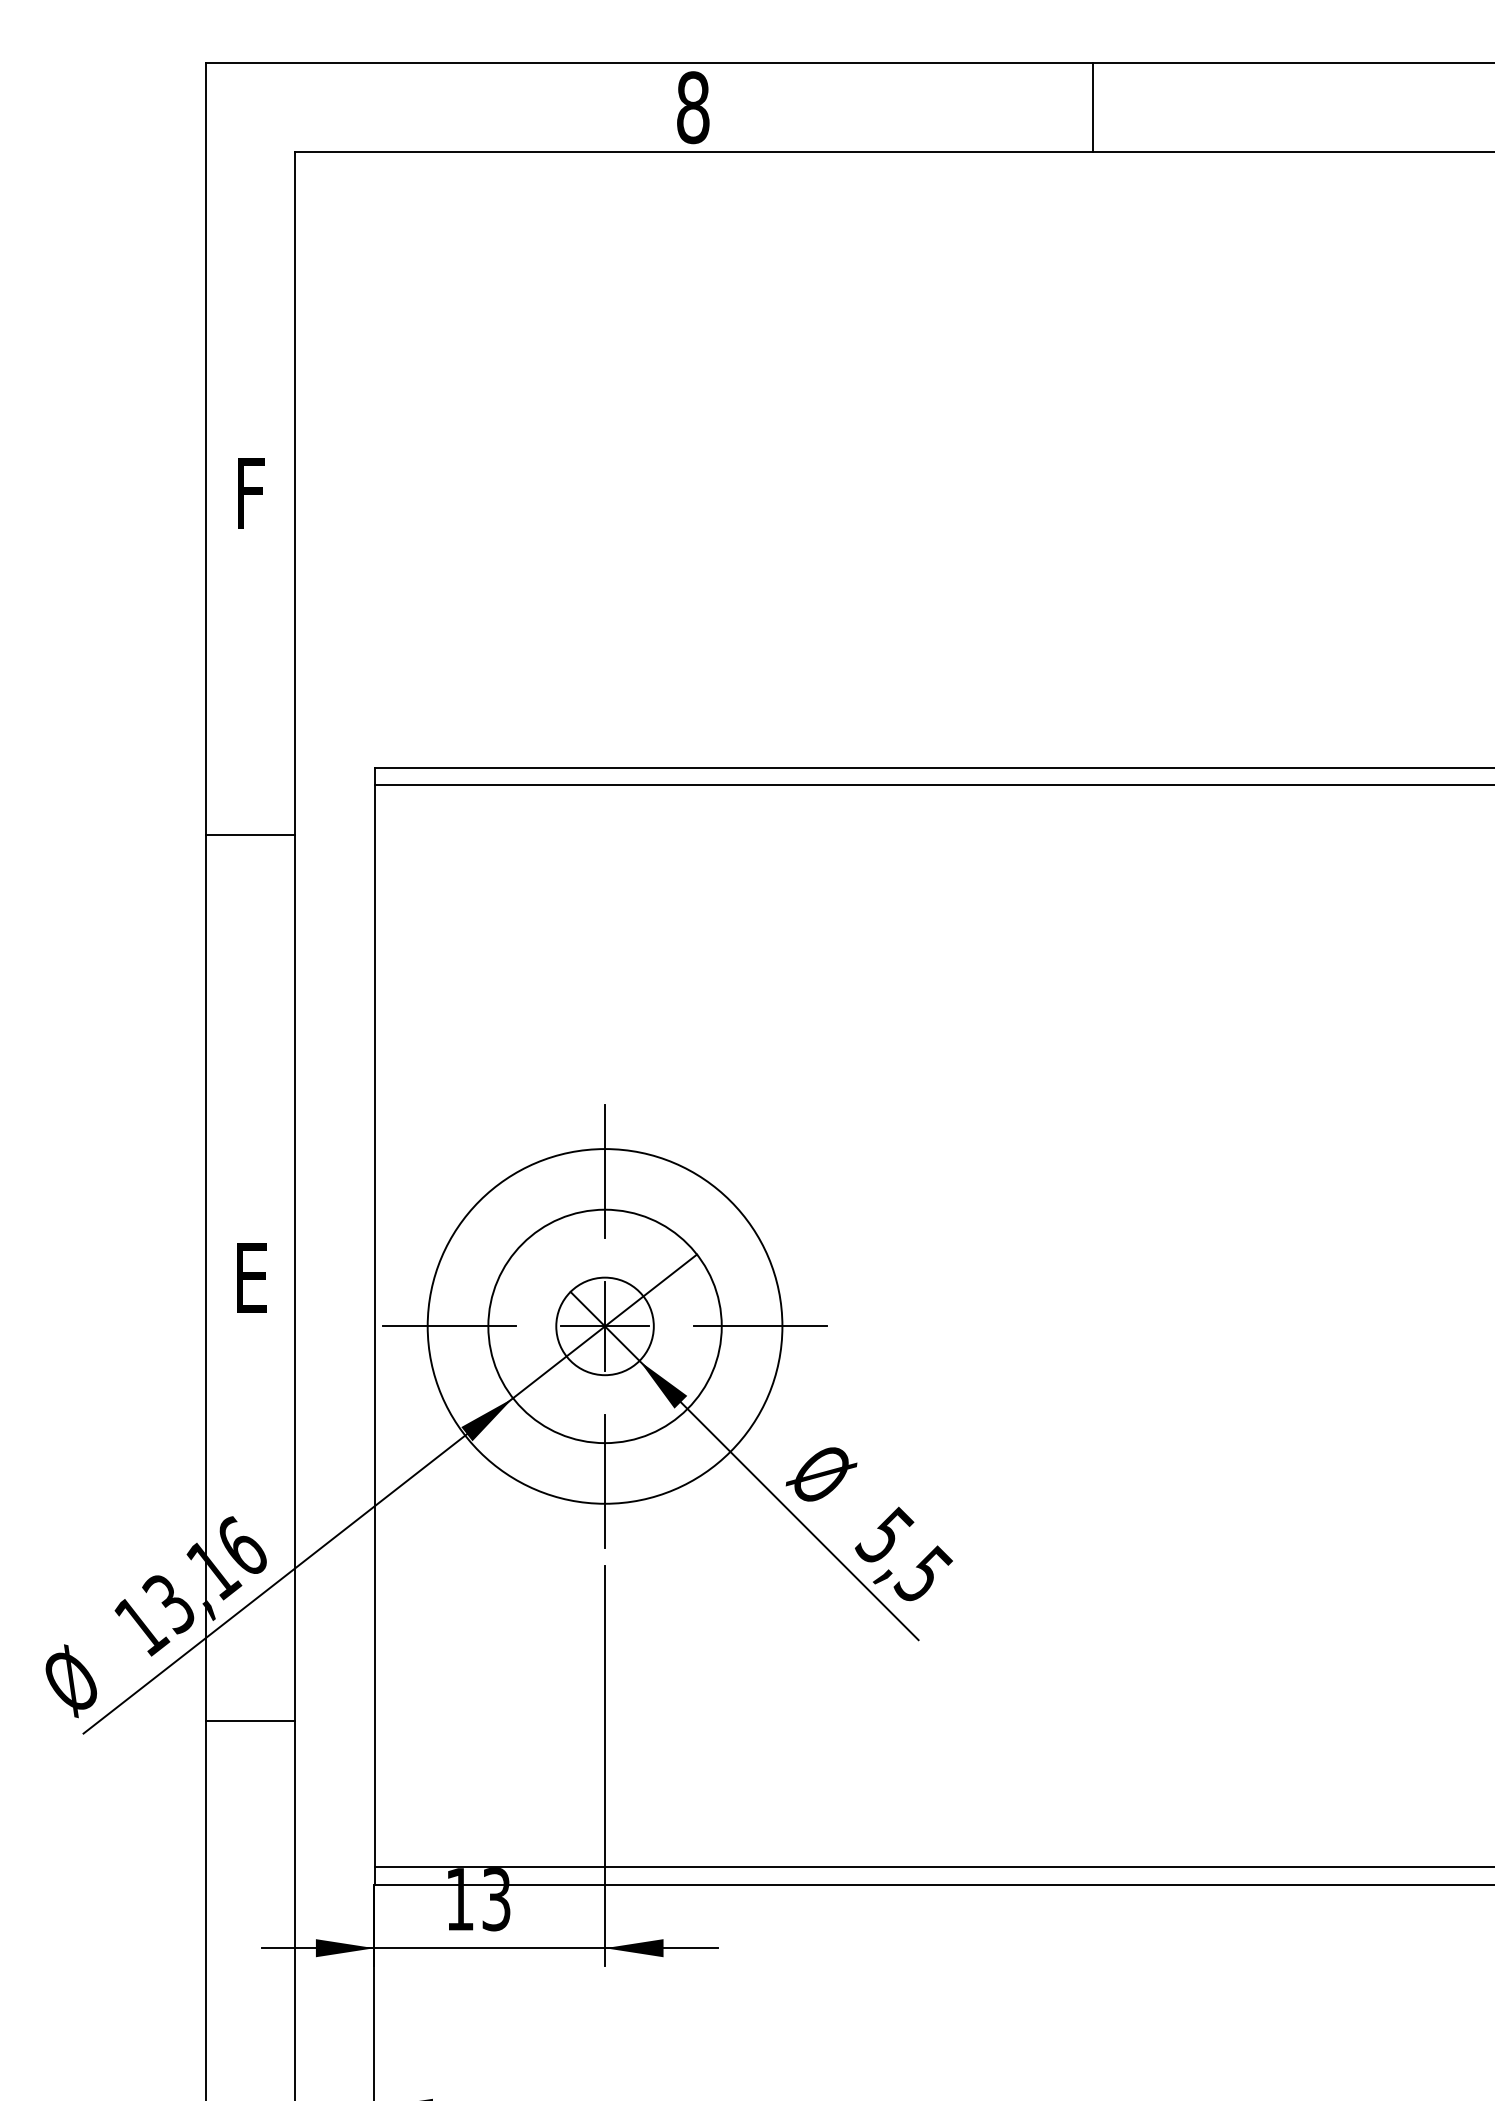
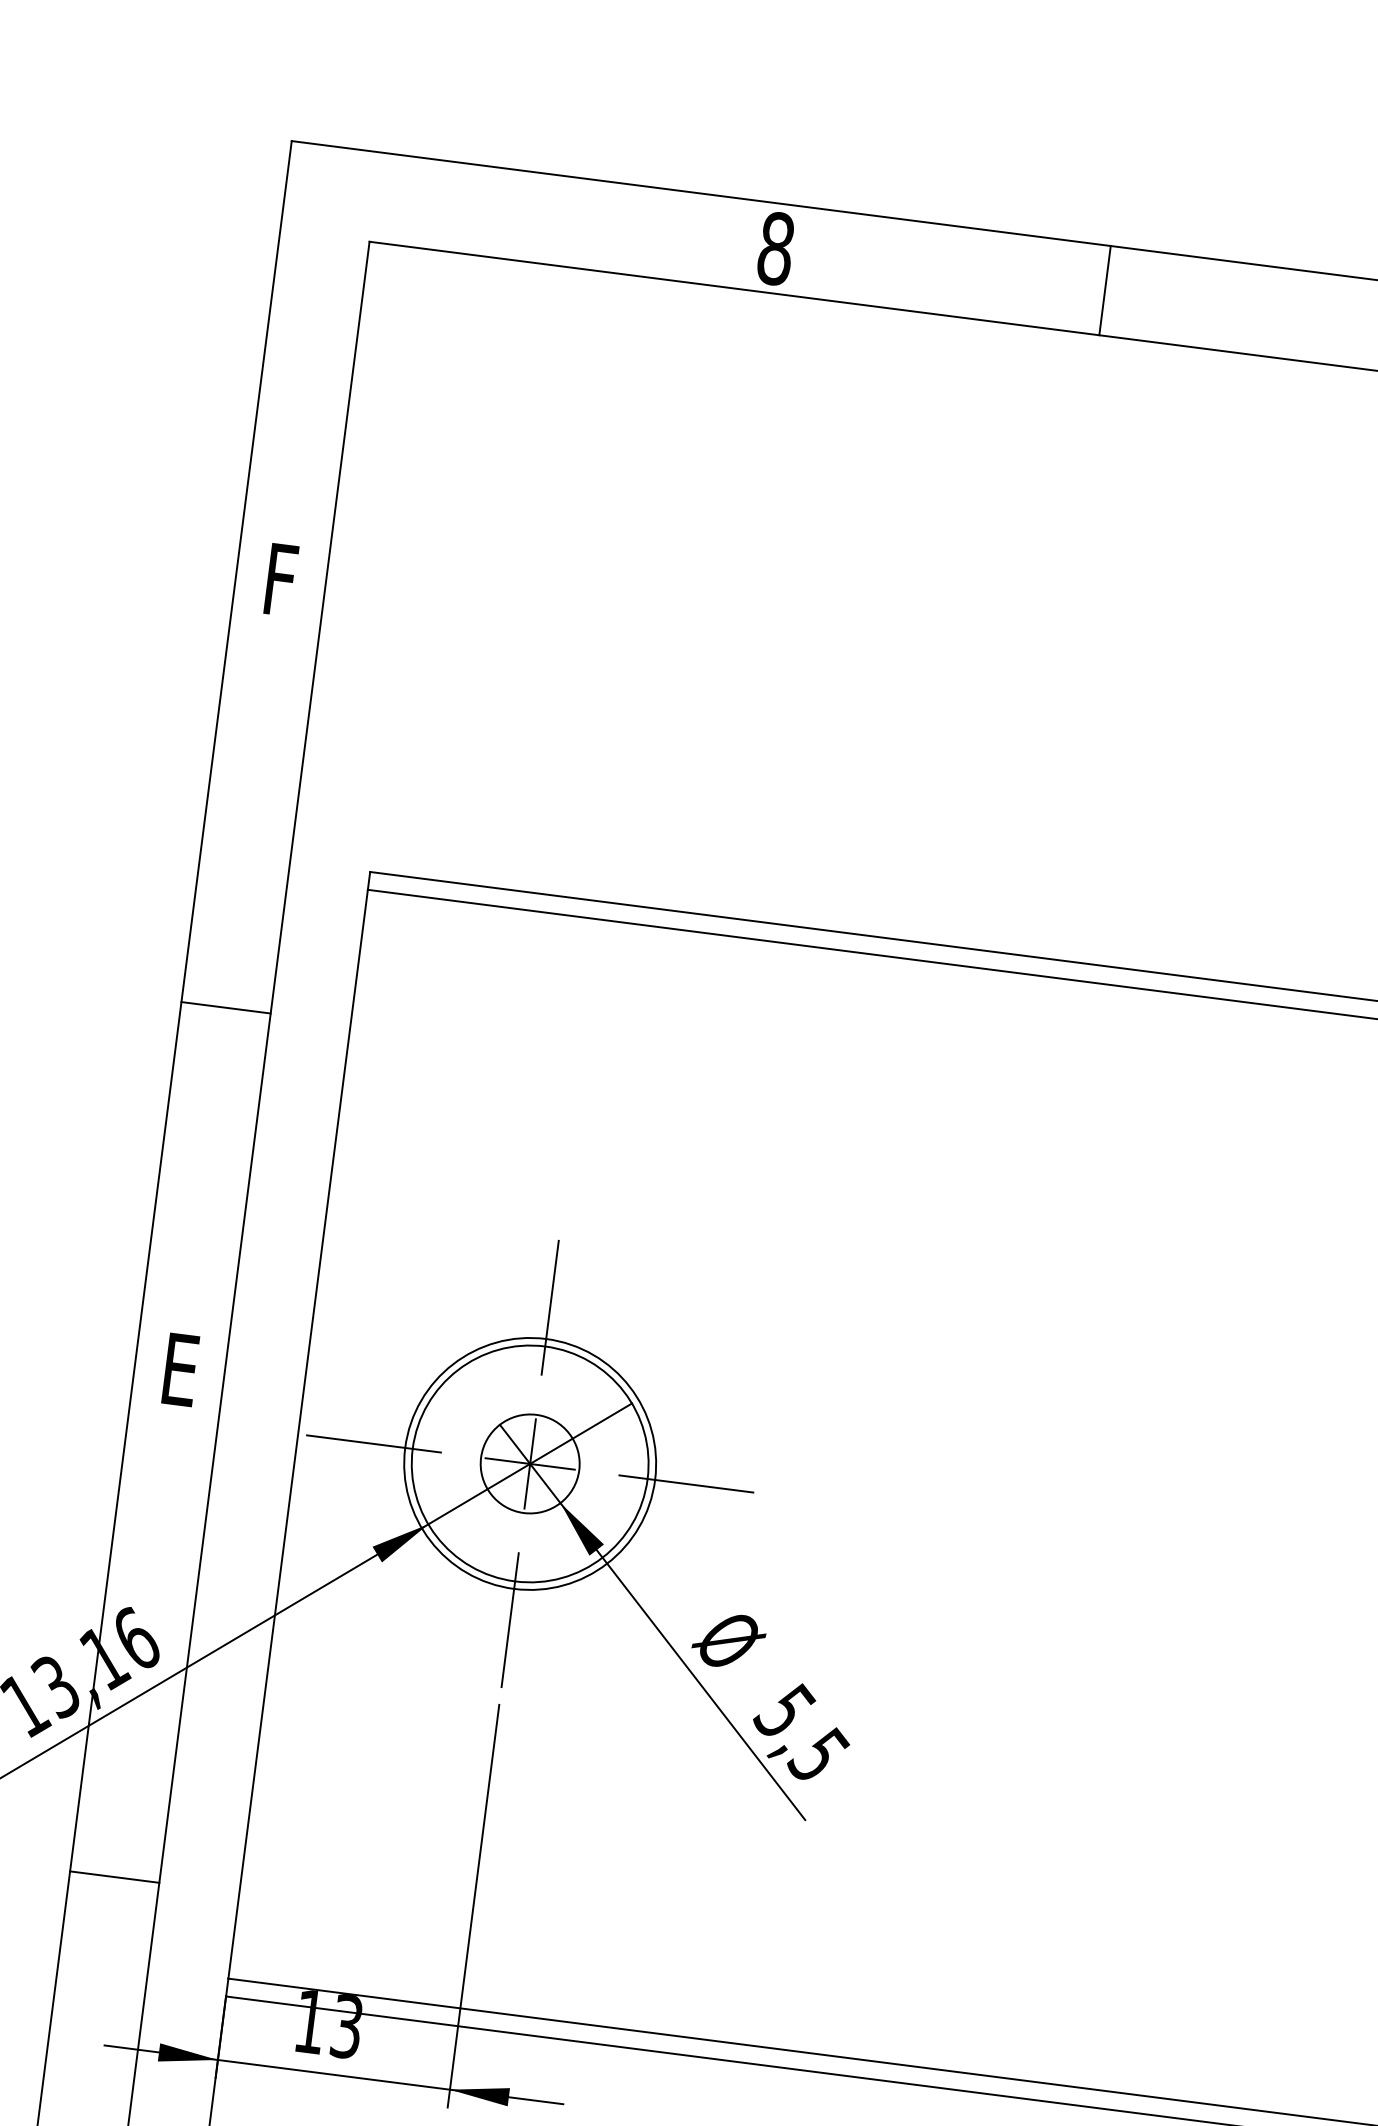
line: (1093, 107) -> (1105, 290), moved
line: (250, 834) -> (225, 1007), moved
circle: (604, 1326) -> (529, 1463), size x0.7
line: (250, 1721) -> (114, 1877), moved

